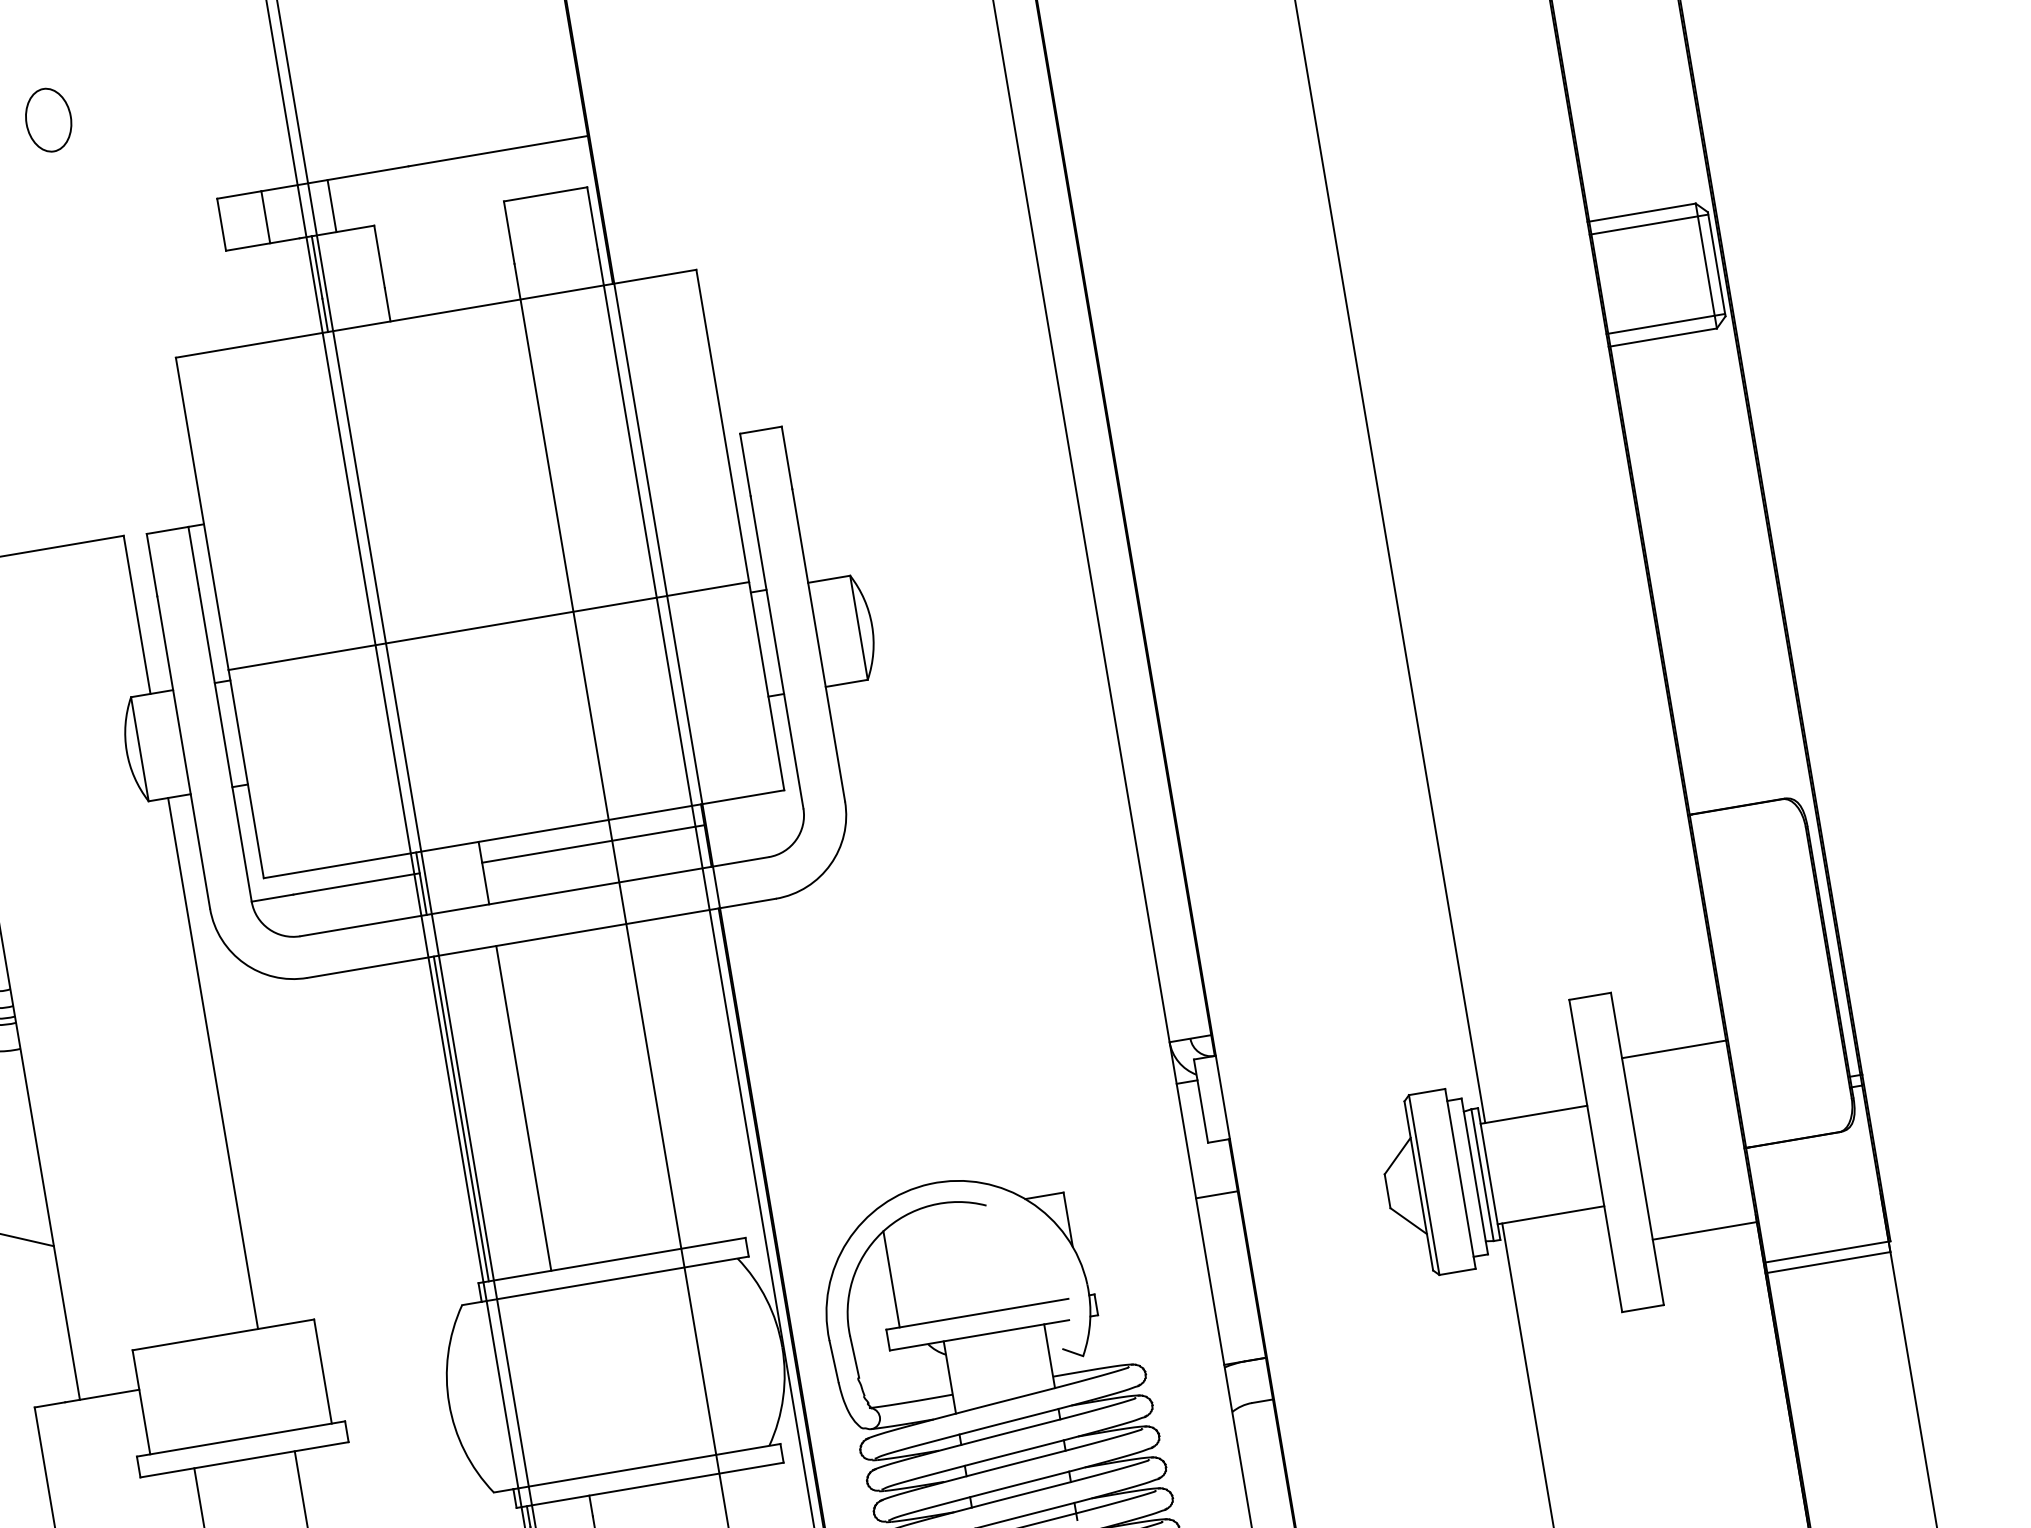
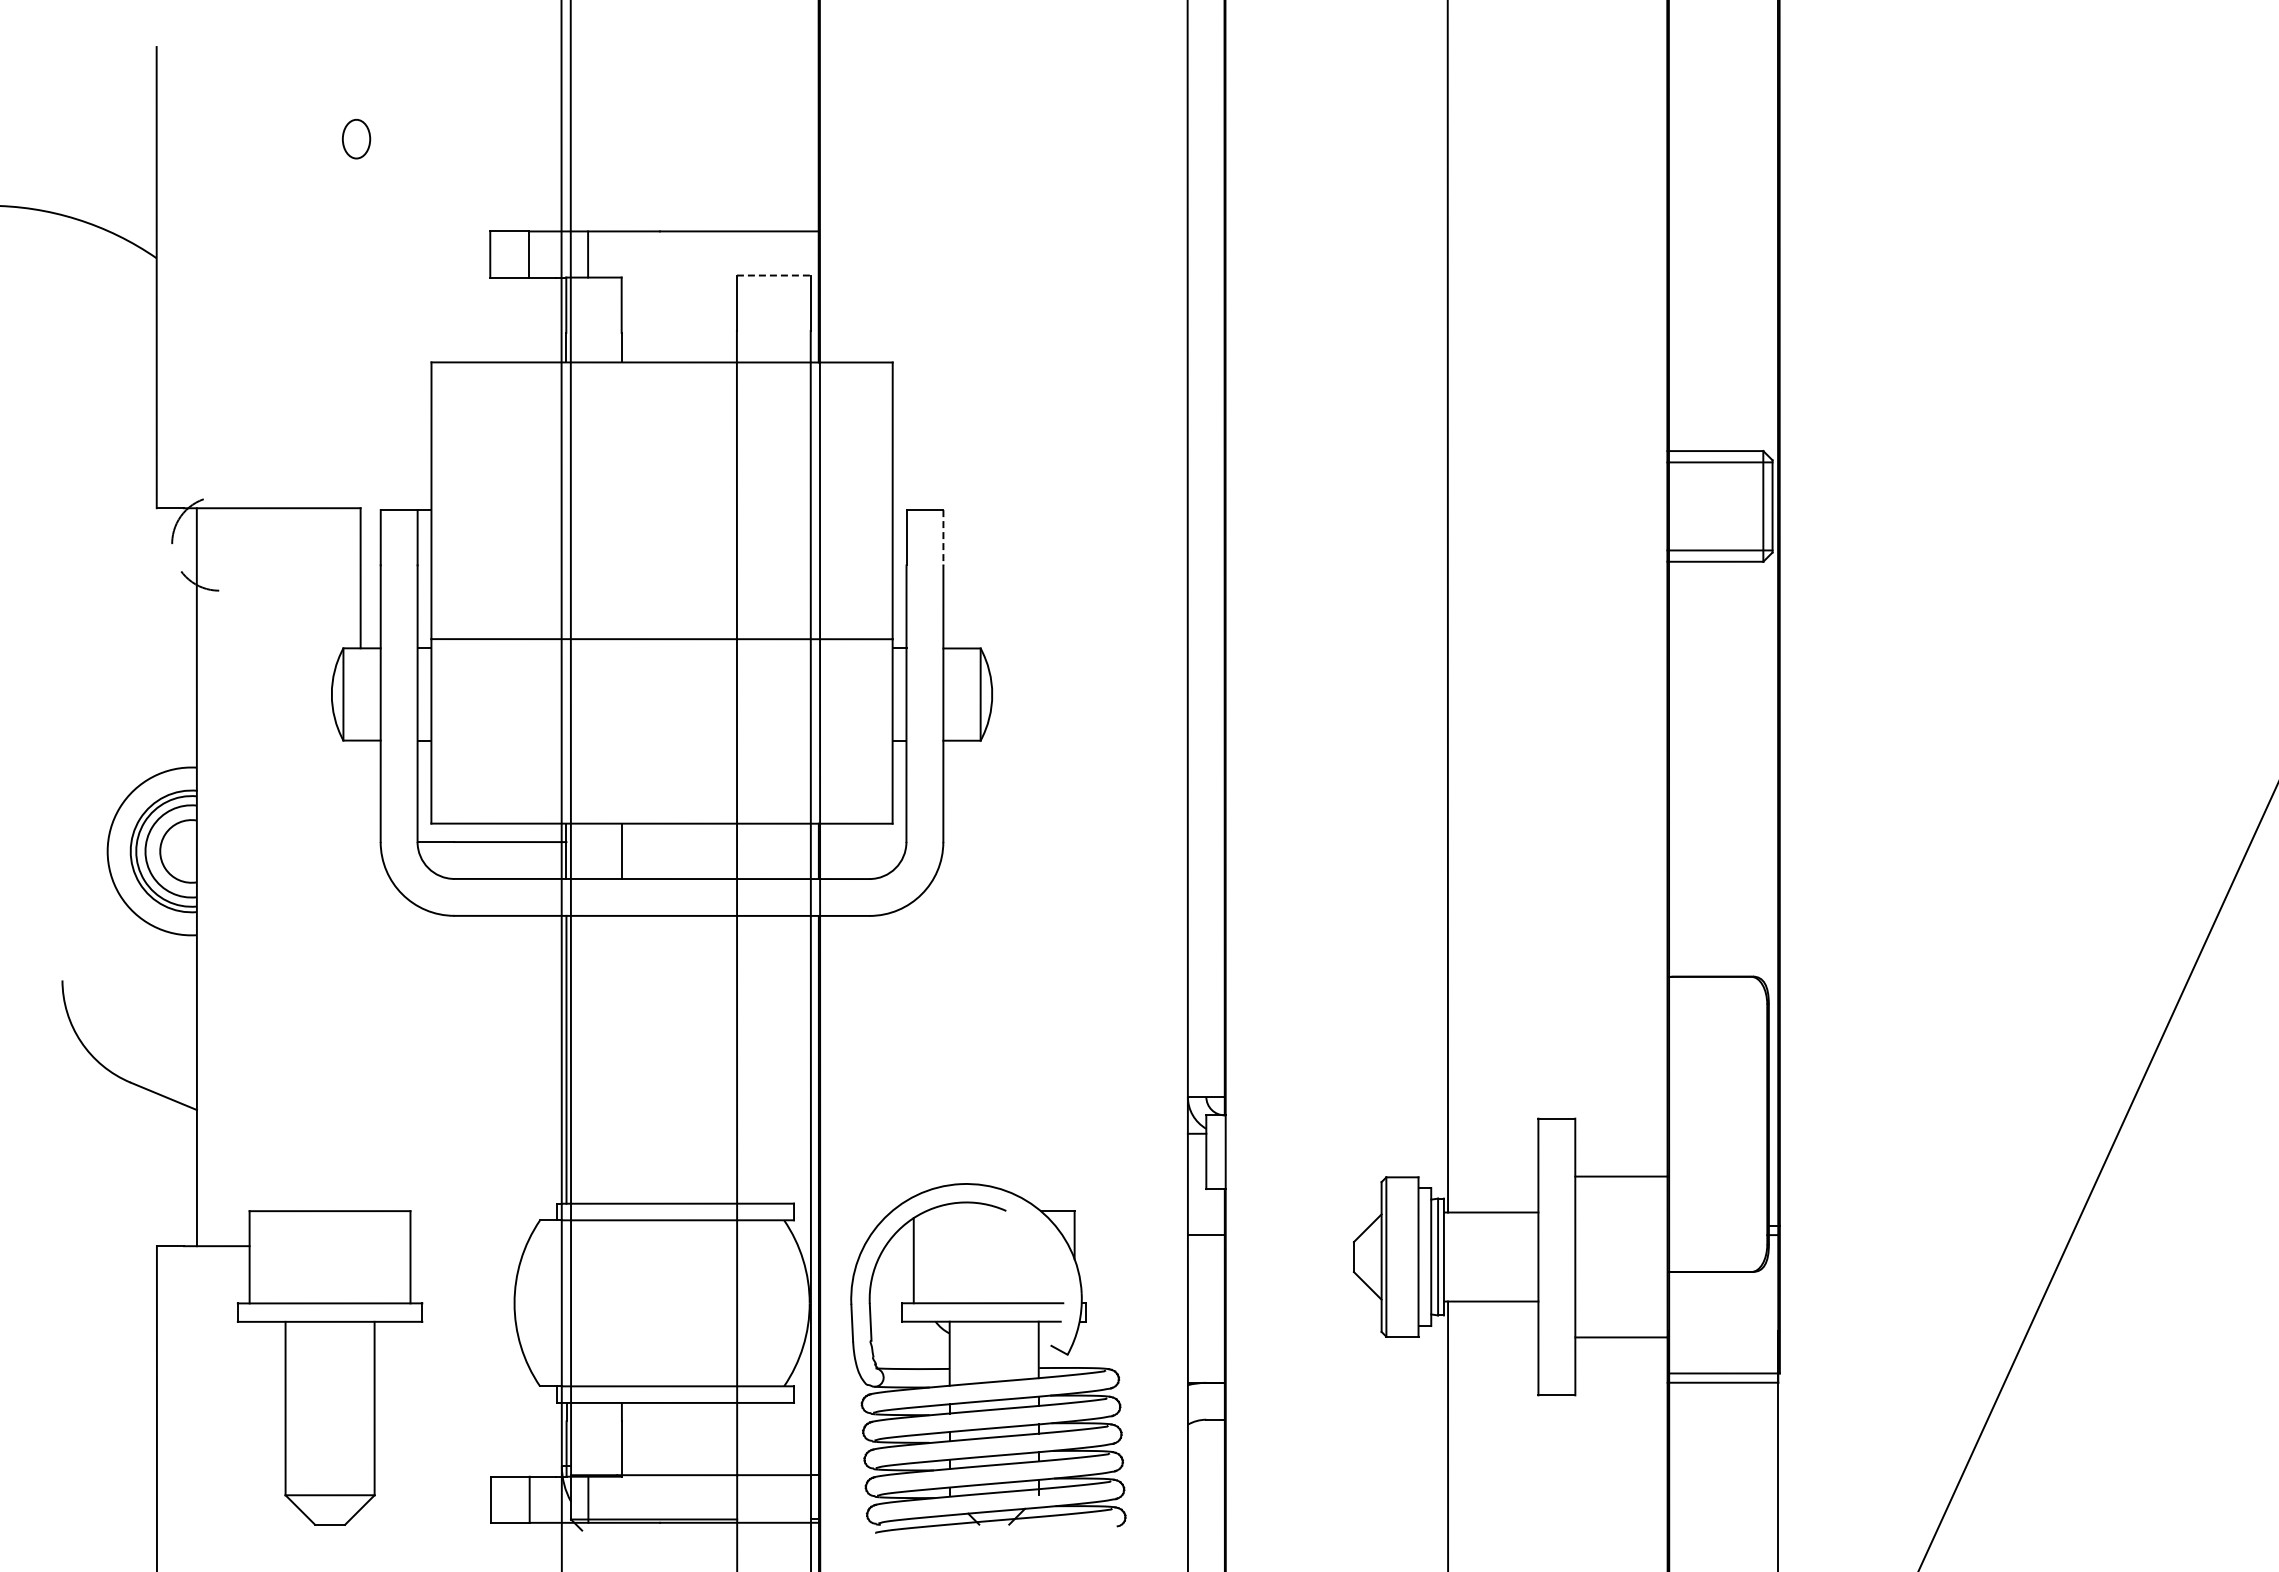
part: (48, 119) -> (356, 138), size x0.7
line: (545, 194) -> (773, 275), solid -> dashed
line: (787, 457) -> (943, 537), solid -> dashed
line: (592, 844) -> (719, 842), removed
line: (212, 1063) -> (360, 975), removed
line: (523, 1108) -> (621, 1059), removed

